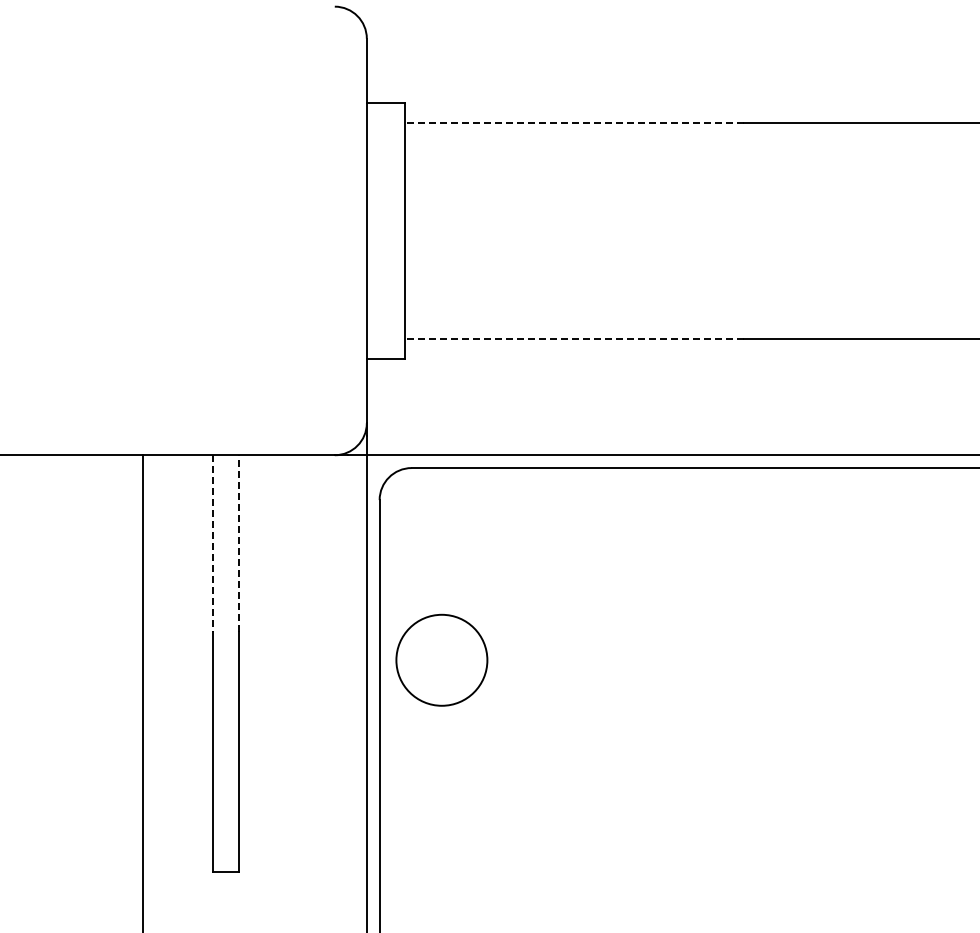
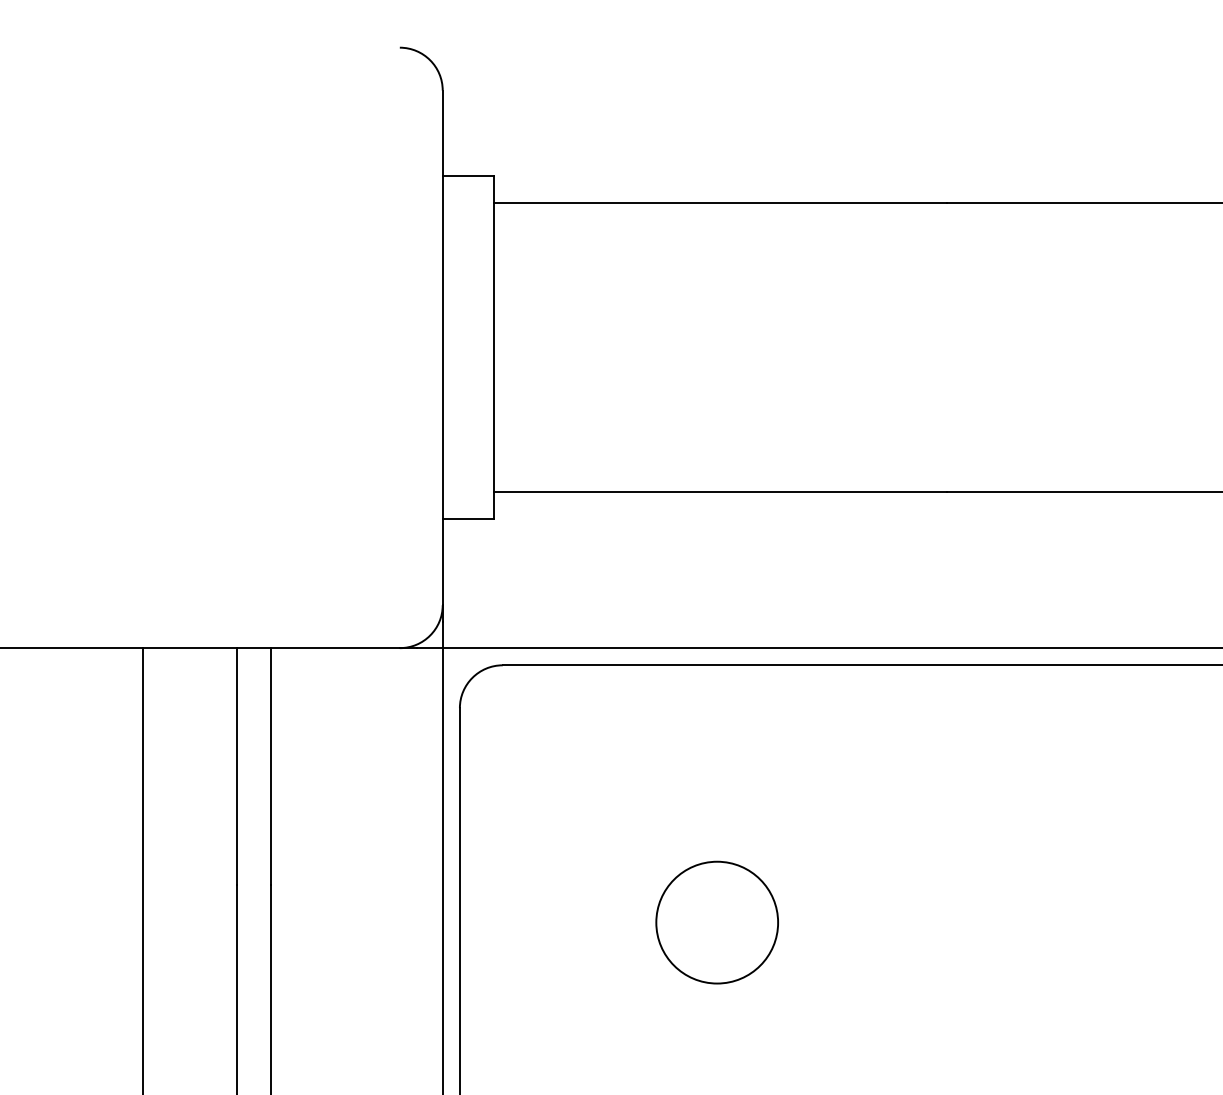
line: (573, 122) -> (719, 202), dashed -> solid
line: (573, 338) -> (719, 491), dashed -> solid
line: (213, 543) -> (237, 766), dashed -> solid
line: (238, 543) -> (270, 766), dashed -> solid
circle: (441, 659) -> (716, 921), moved

